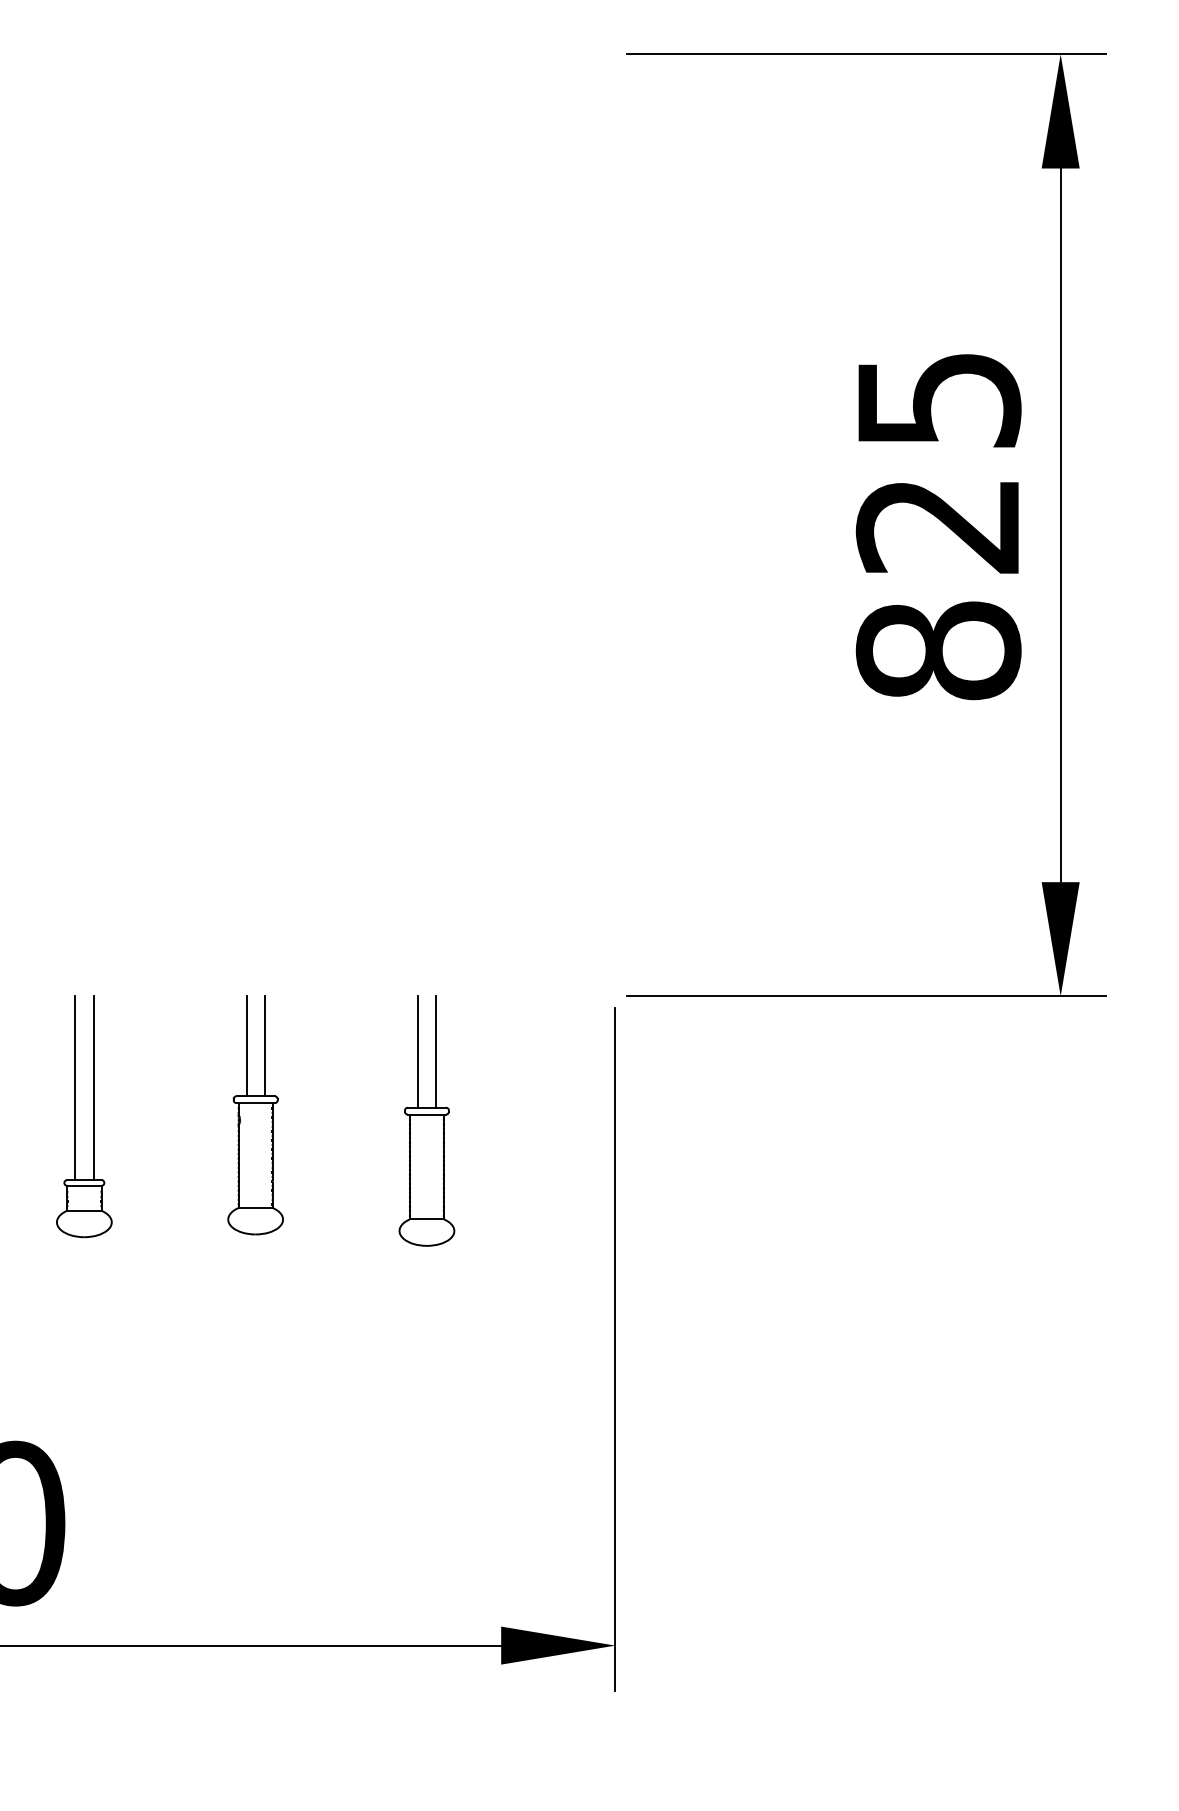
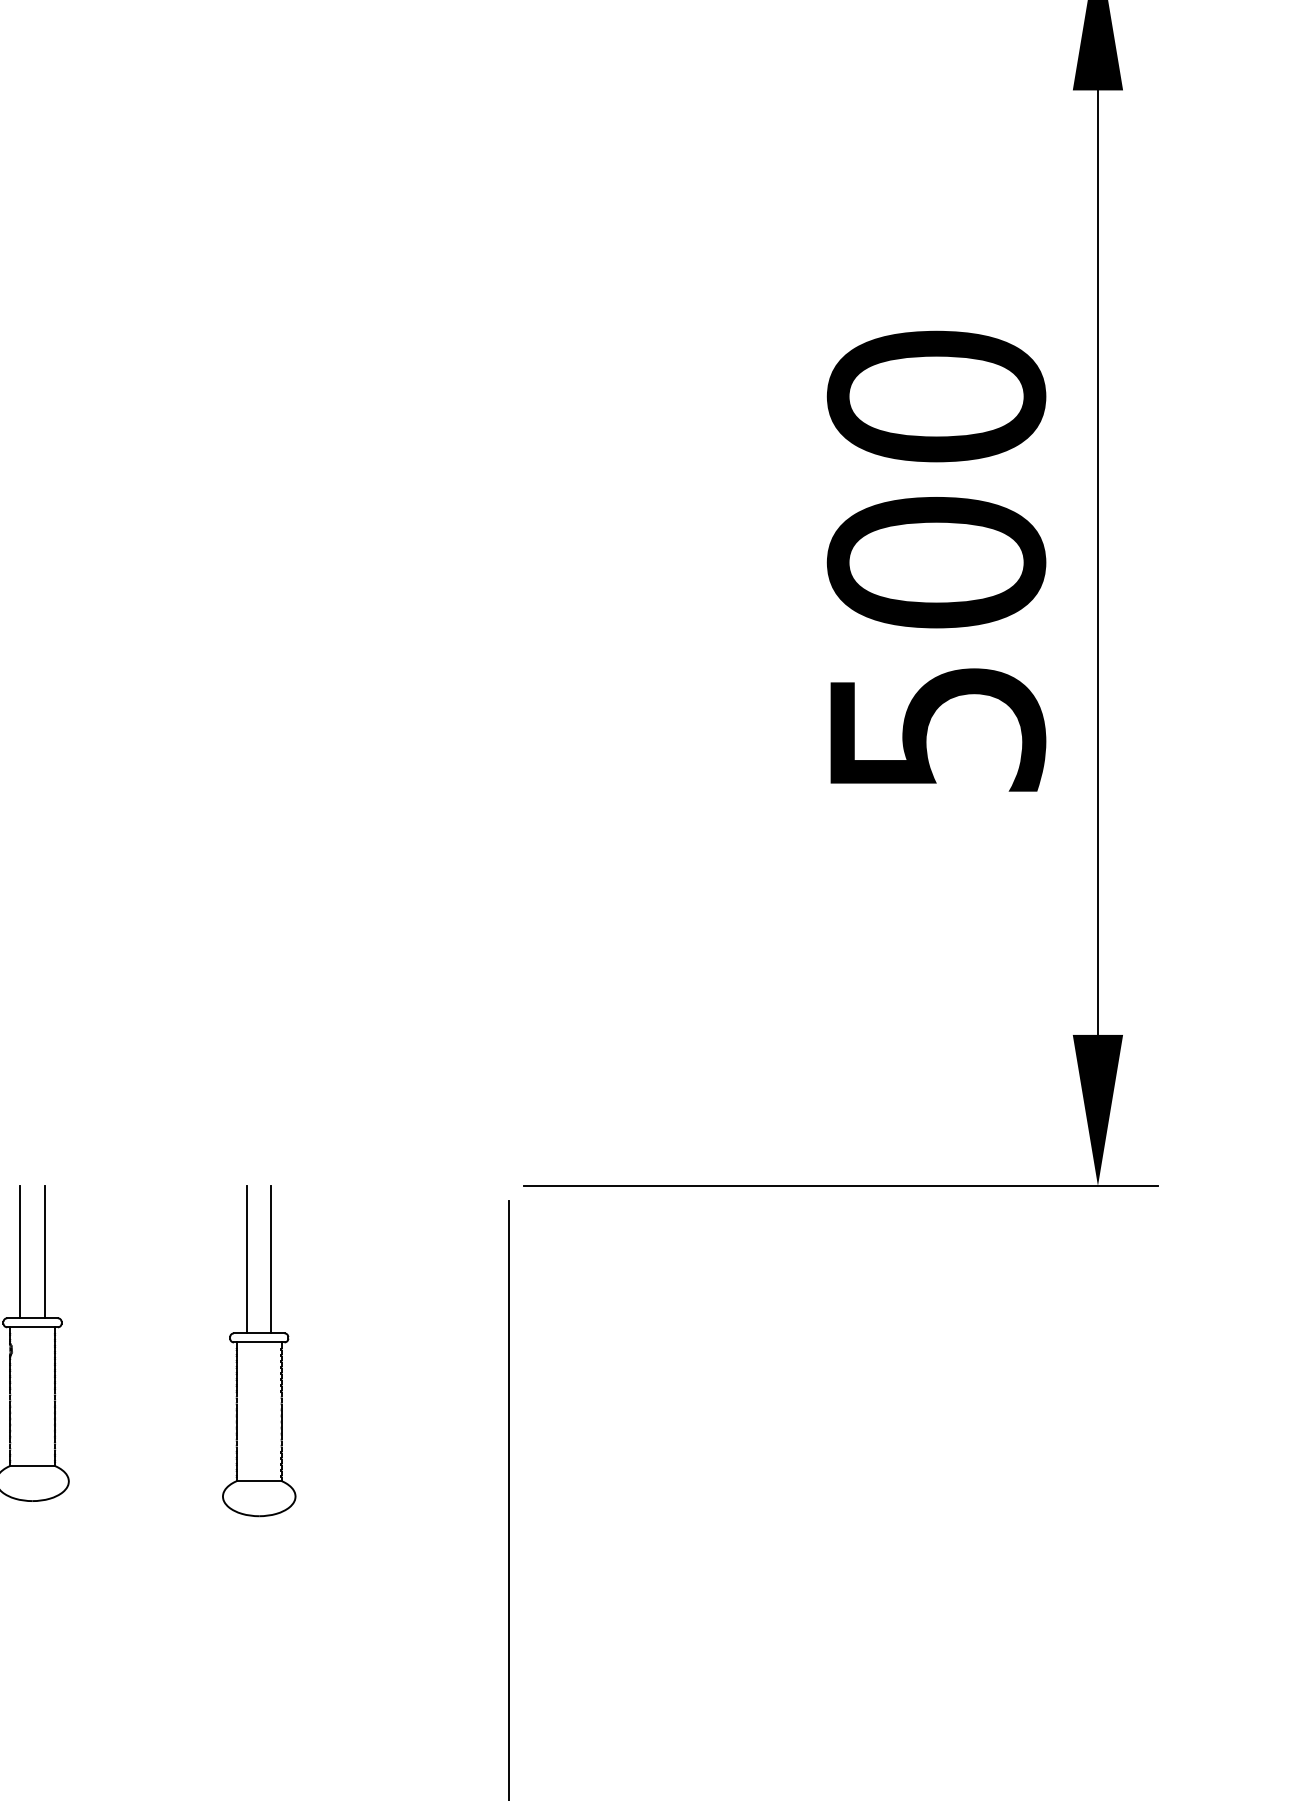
text: (938, 525) -> (936, 562), 825 -> 500

